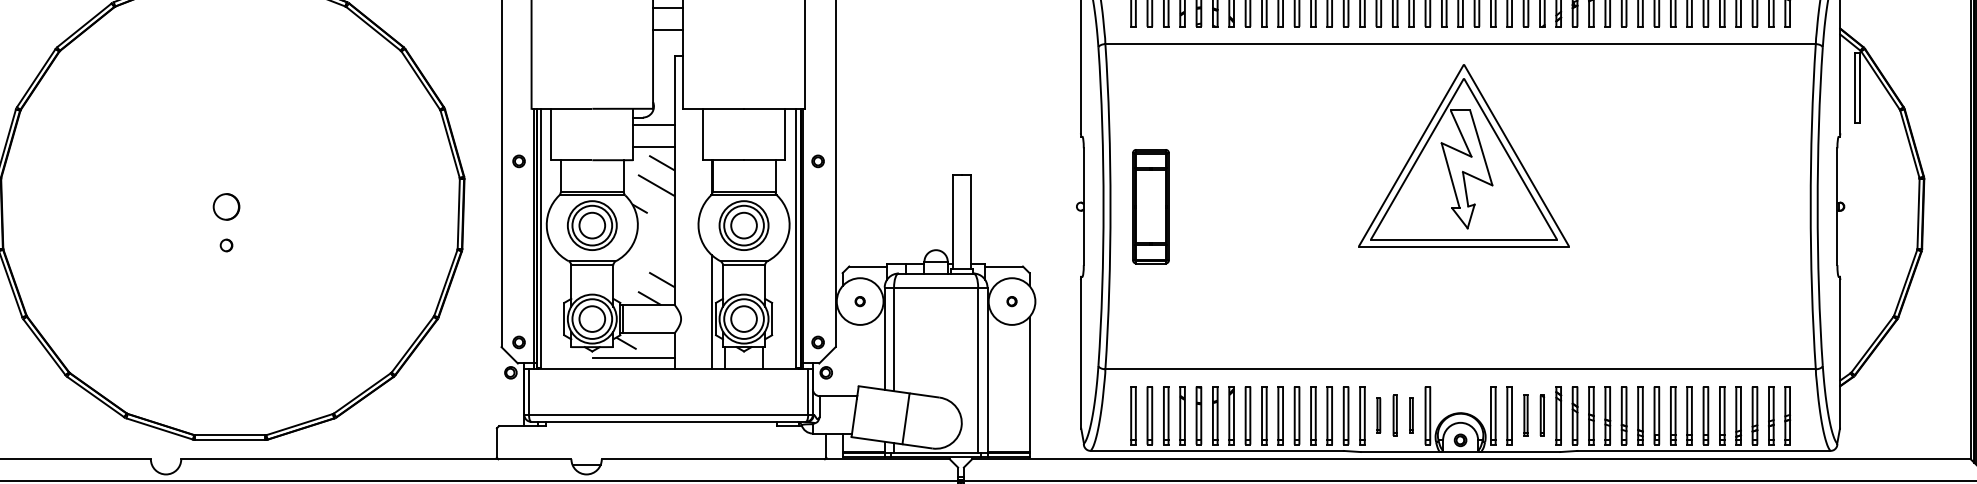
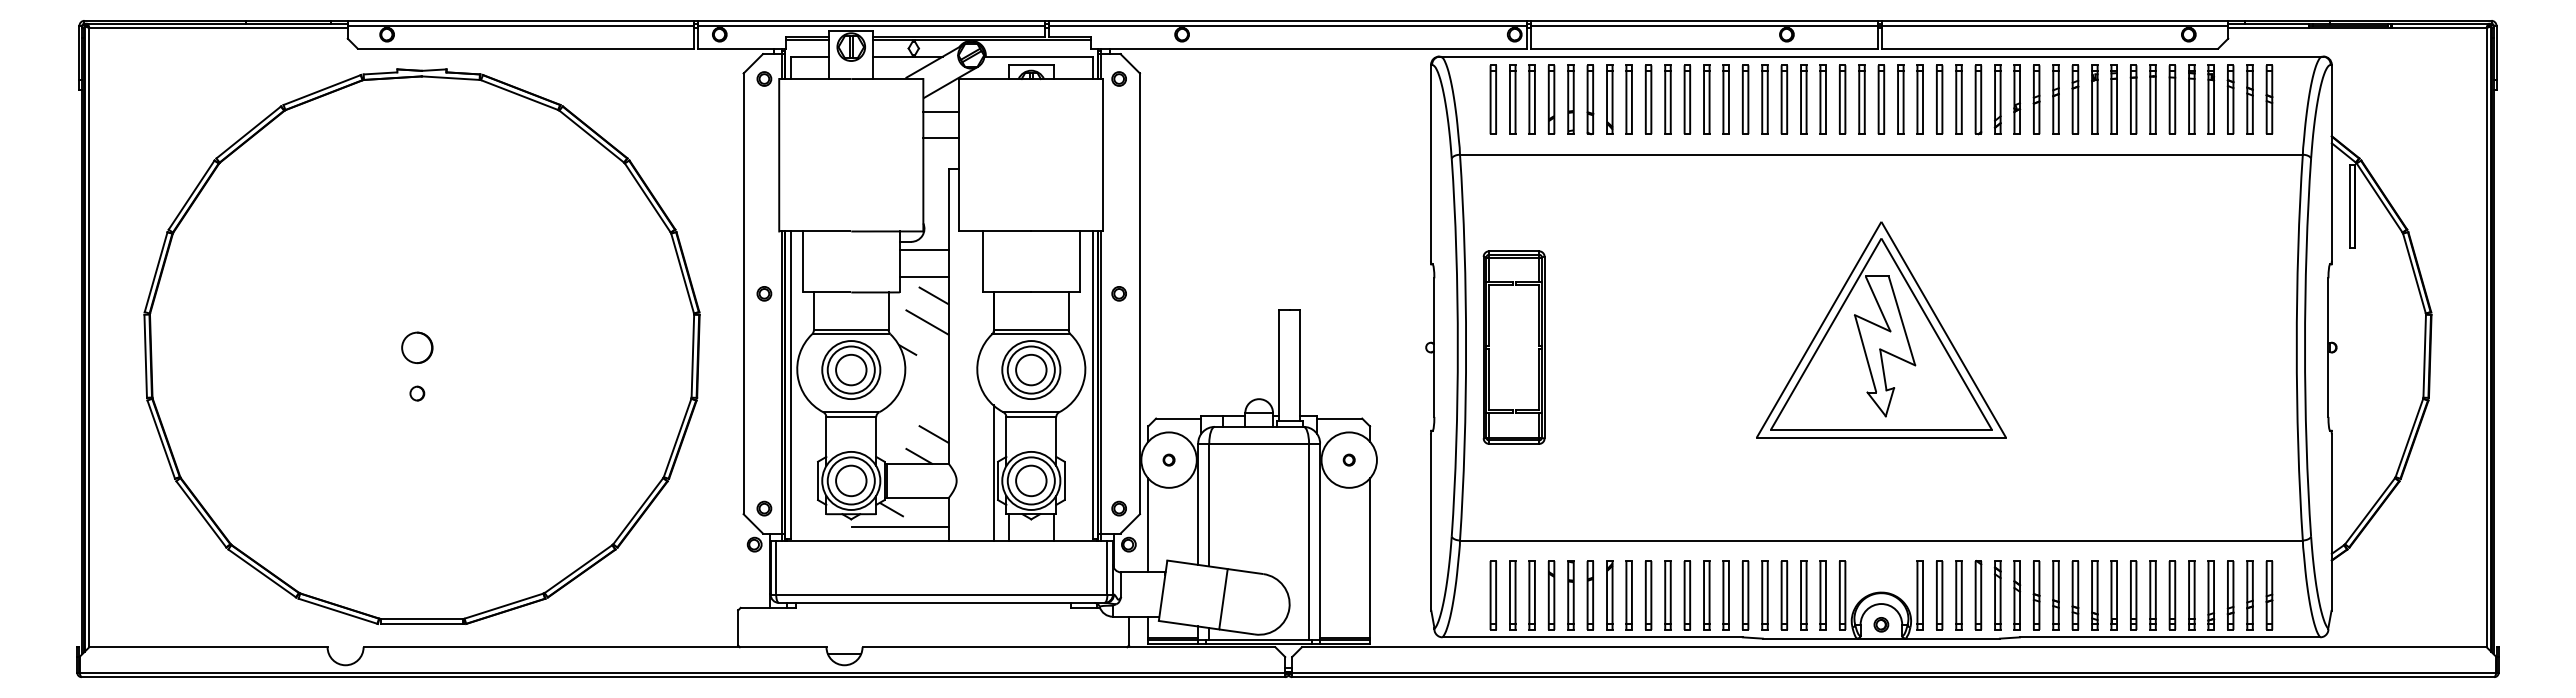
part: (1464, 155) -> (1881, 329), moved
part: (1150, 206) -> (1513, 347), size x1.43
line: (842, 356) -> (1148, 525), added
part: (1378, 415) -> (1784, 595), size x1.67
part: (1394, 415) -> (1803, 595), size x1.43
part: (1410, 415) -> (1822, 595), size x1.67
part: (1525, 415) -> (1958, 595), size x1.43
part: (1542, 415) -> (1978, 595), size x1.43

